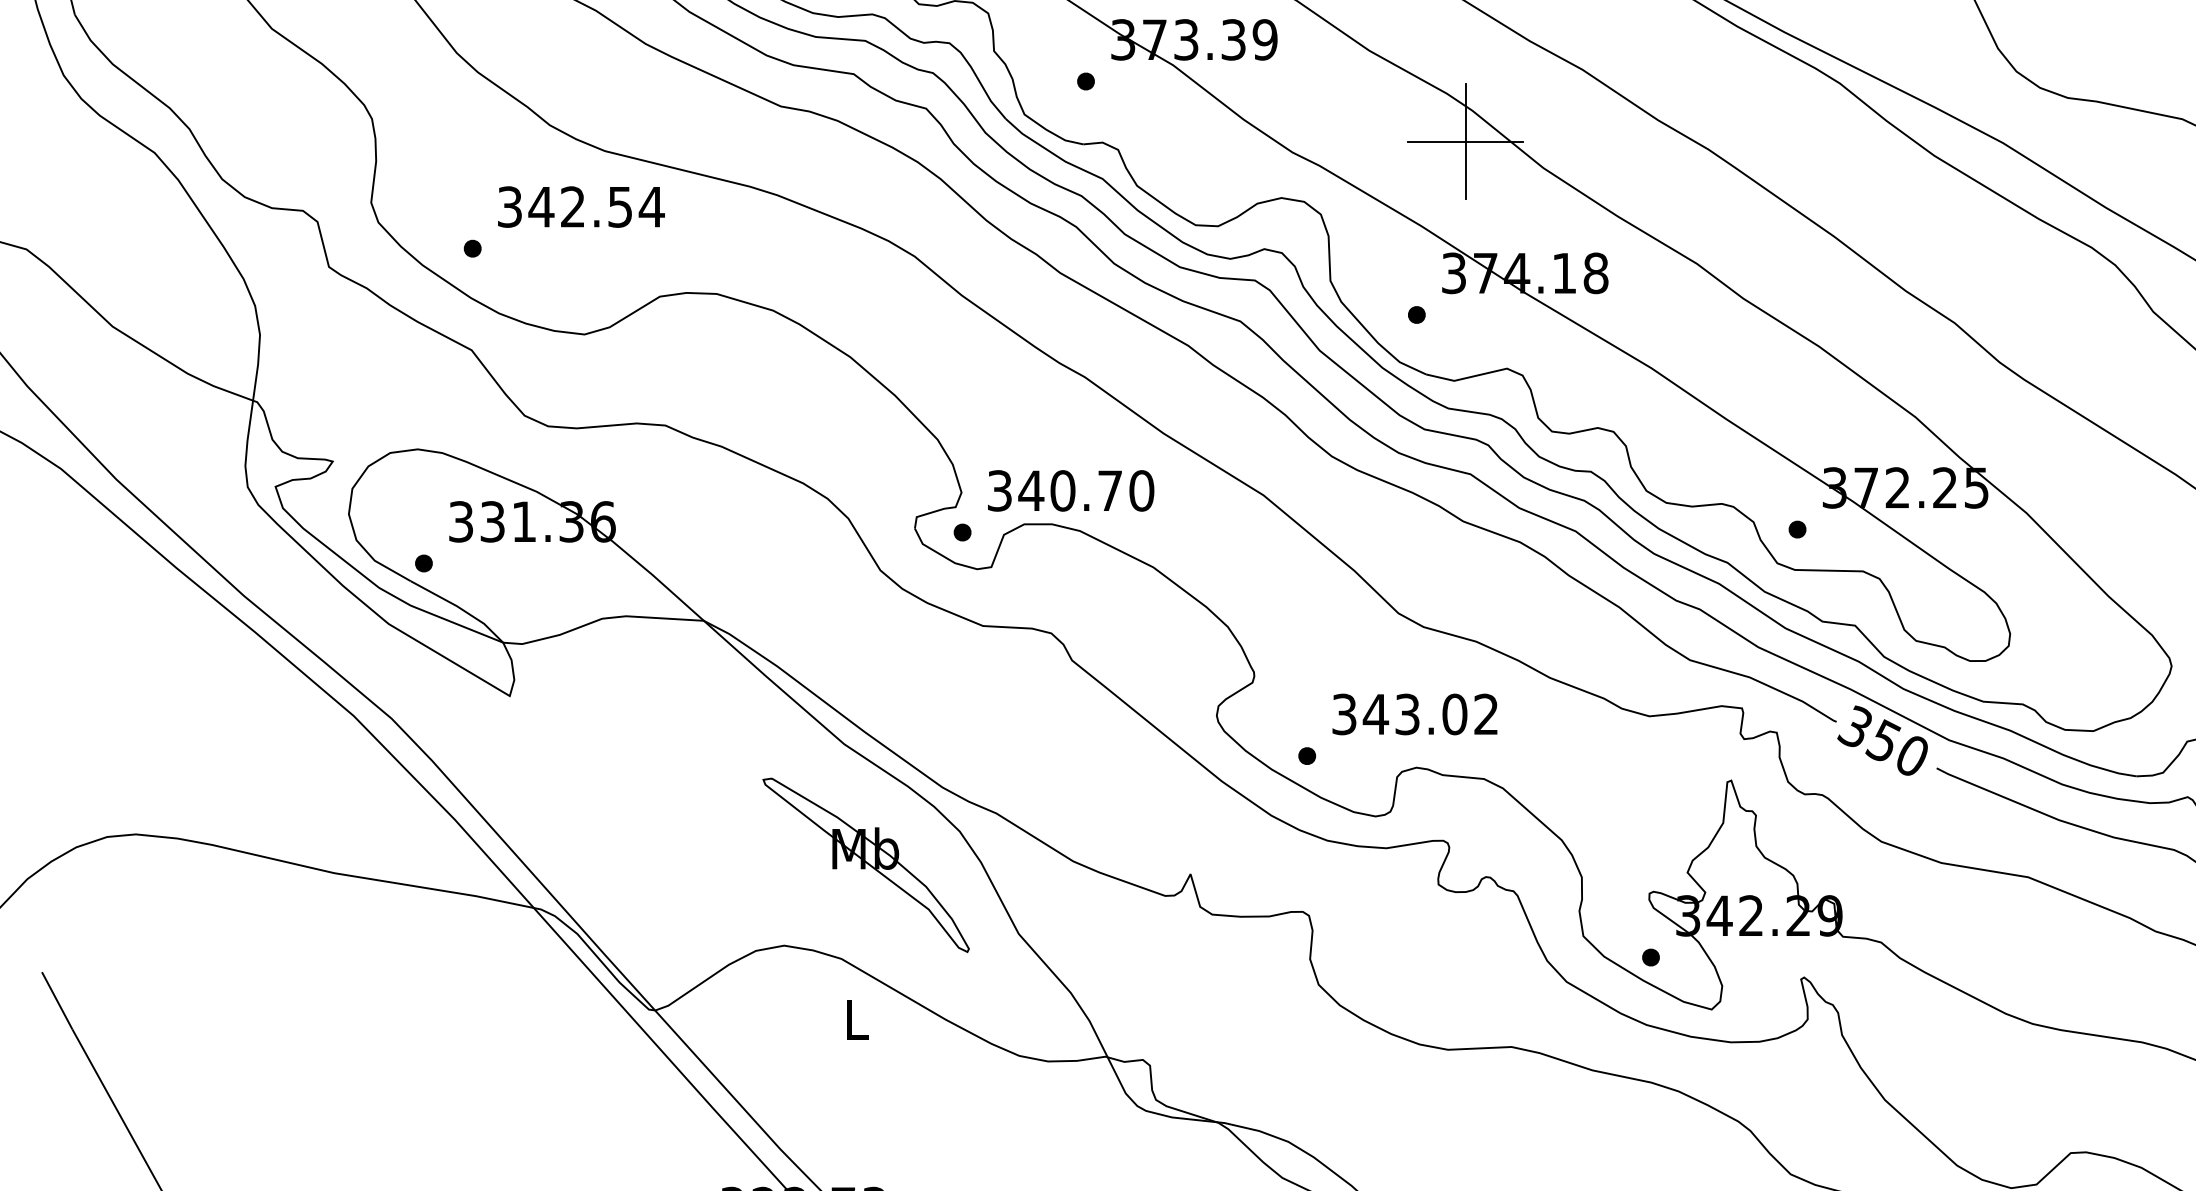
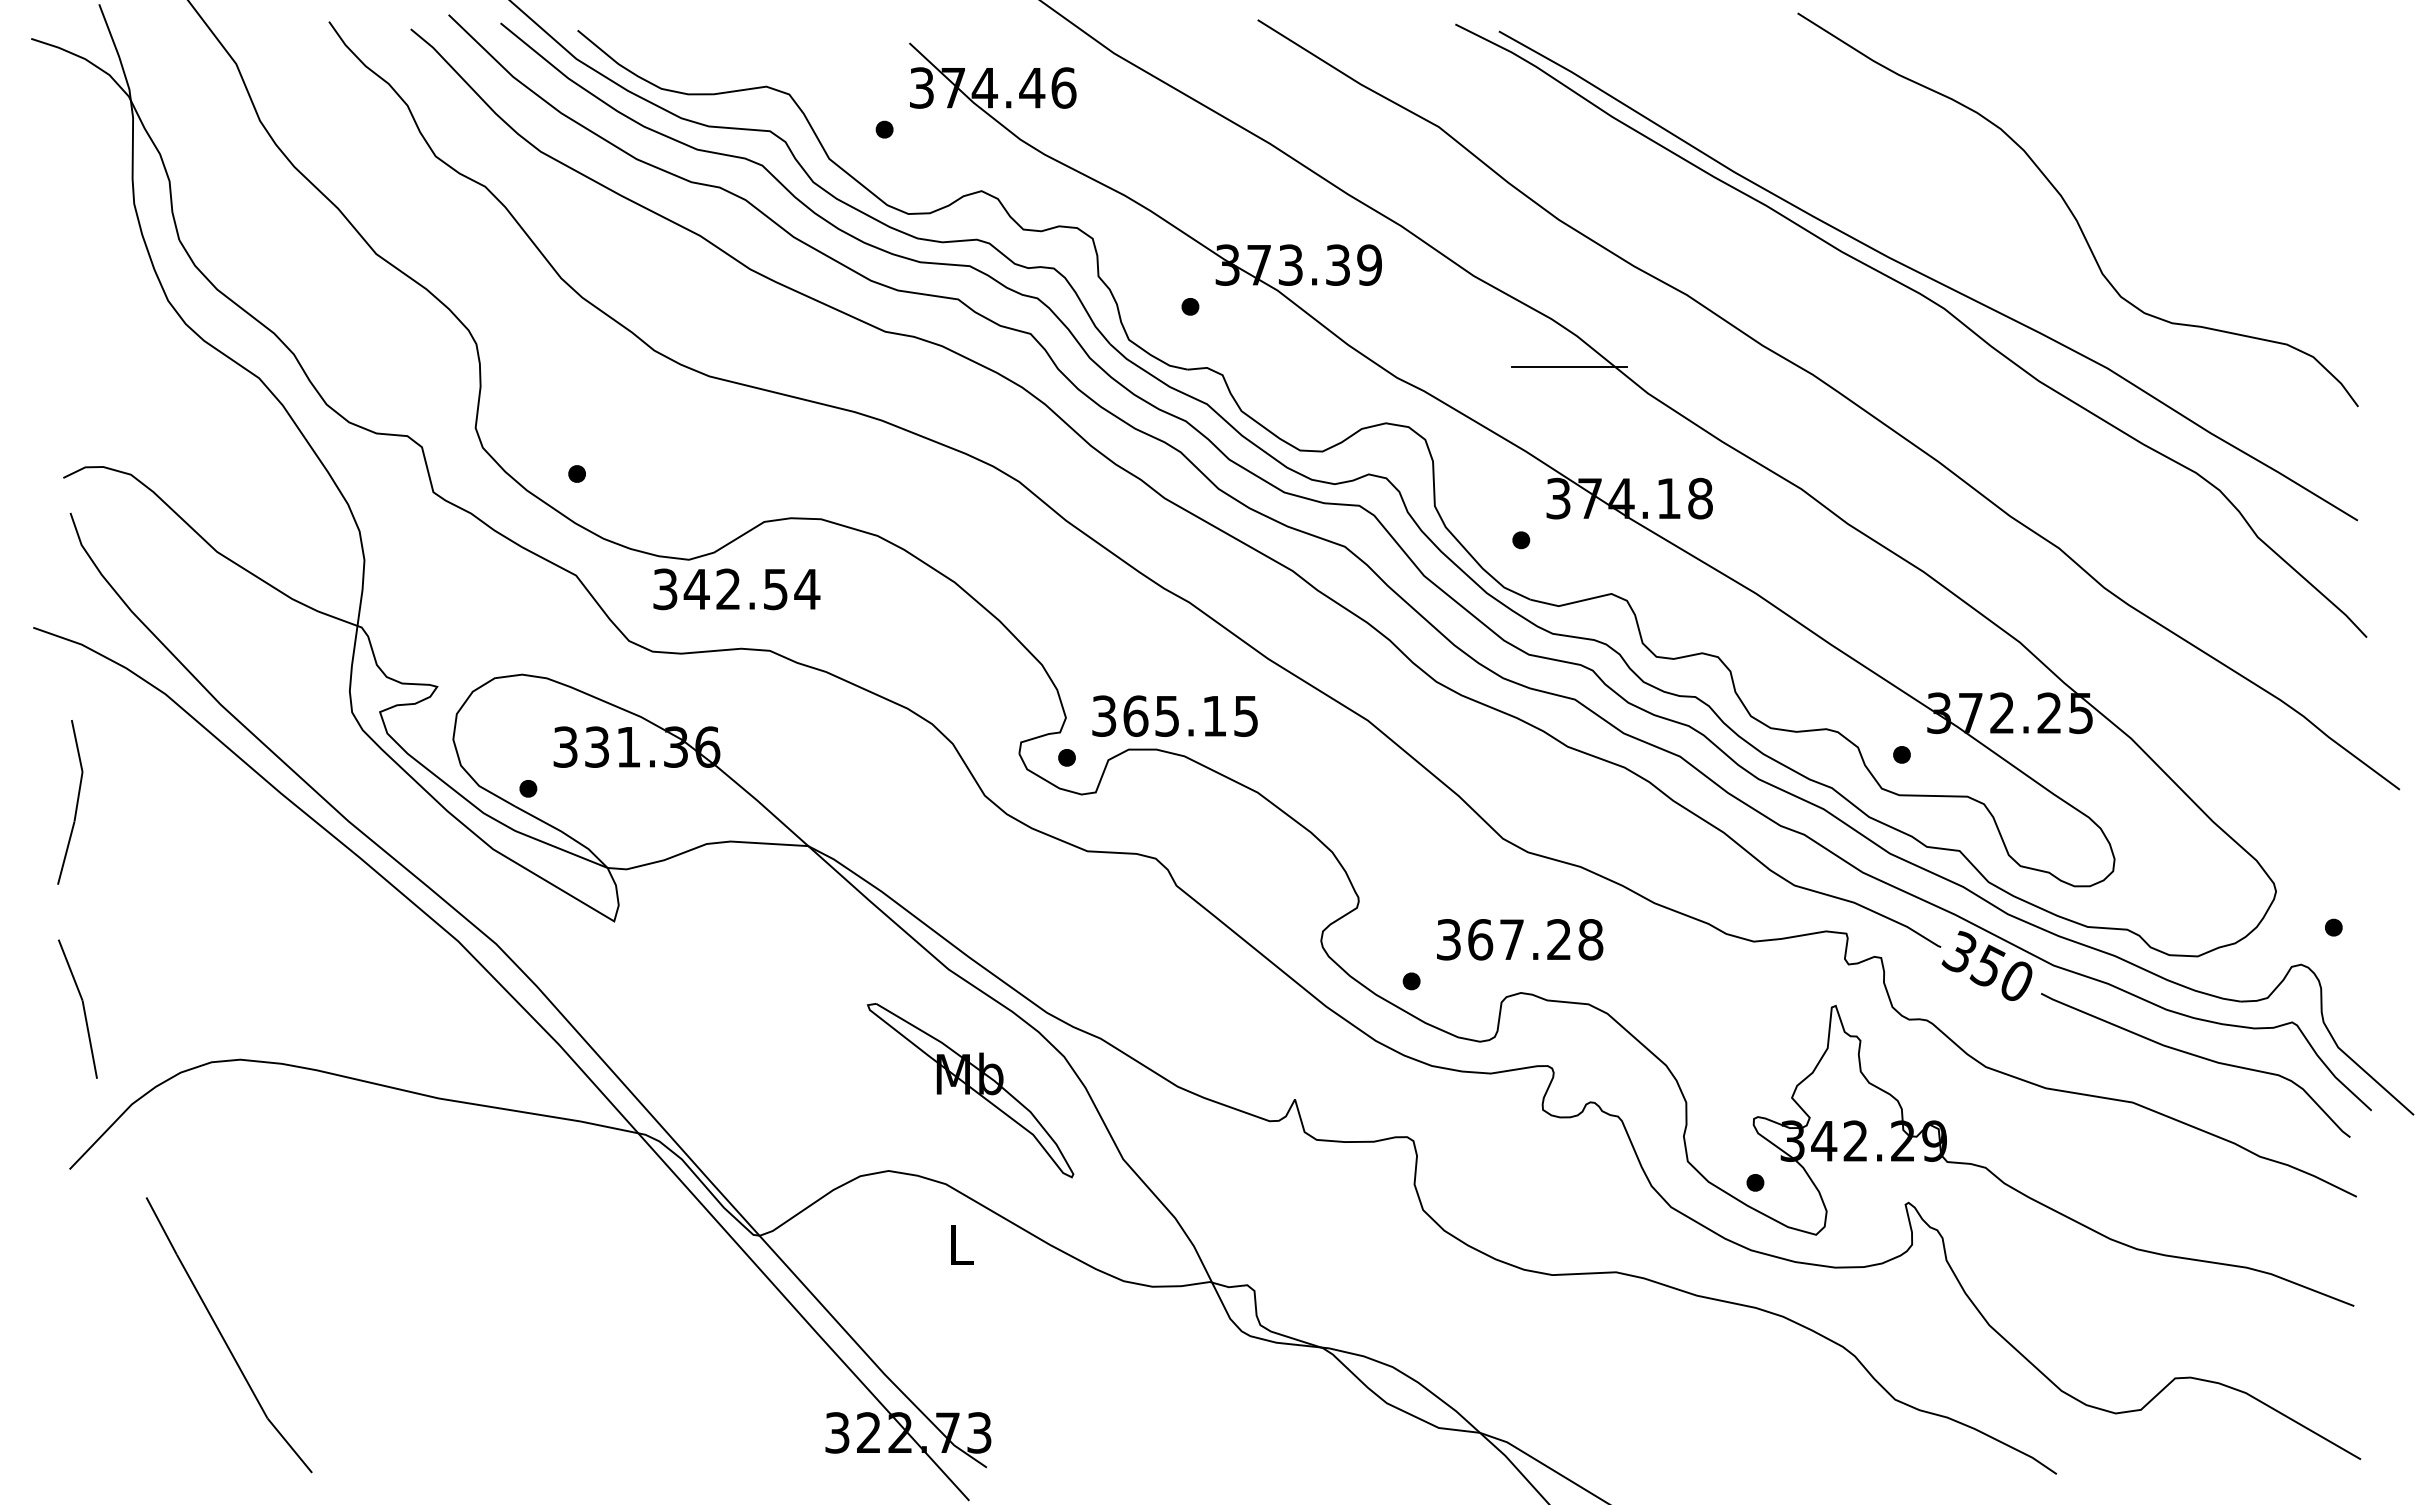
line: (1465, 141) -> (1569, 366), removed
text: (581, 207) -> (736, 589), moved
text: (1086, 490) -> (1190, 715), 340.70 -> 365.15
text: (1431, 714) -> (1535, 939), 343.02 -> 367.28

